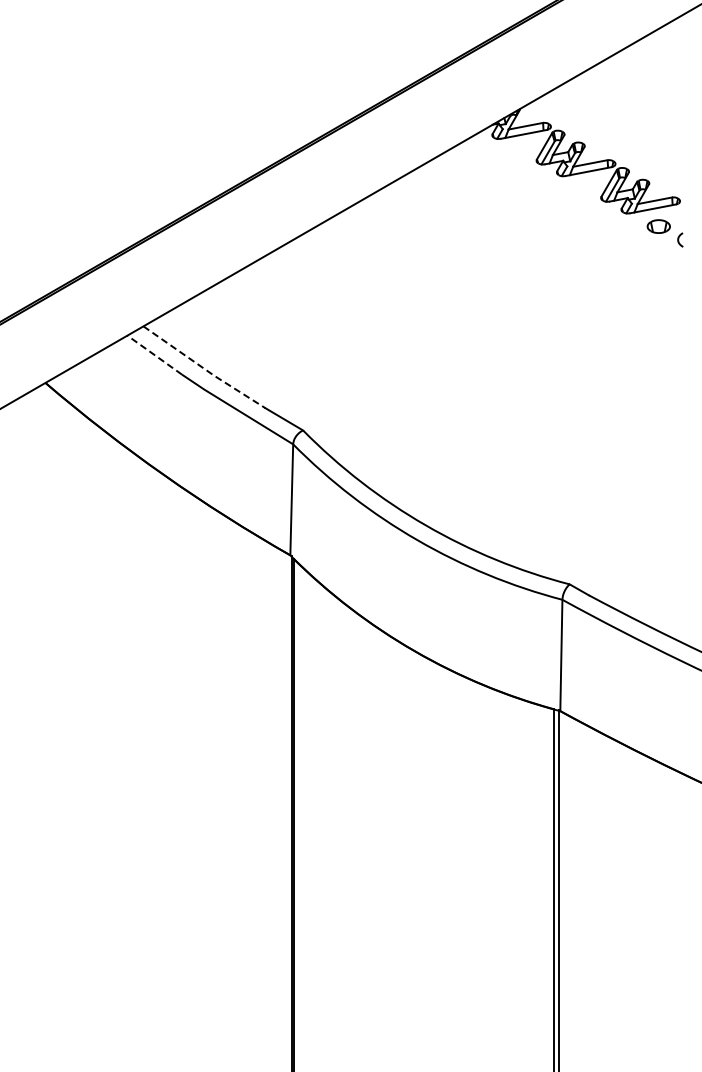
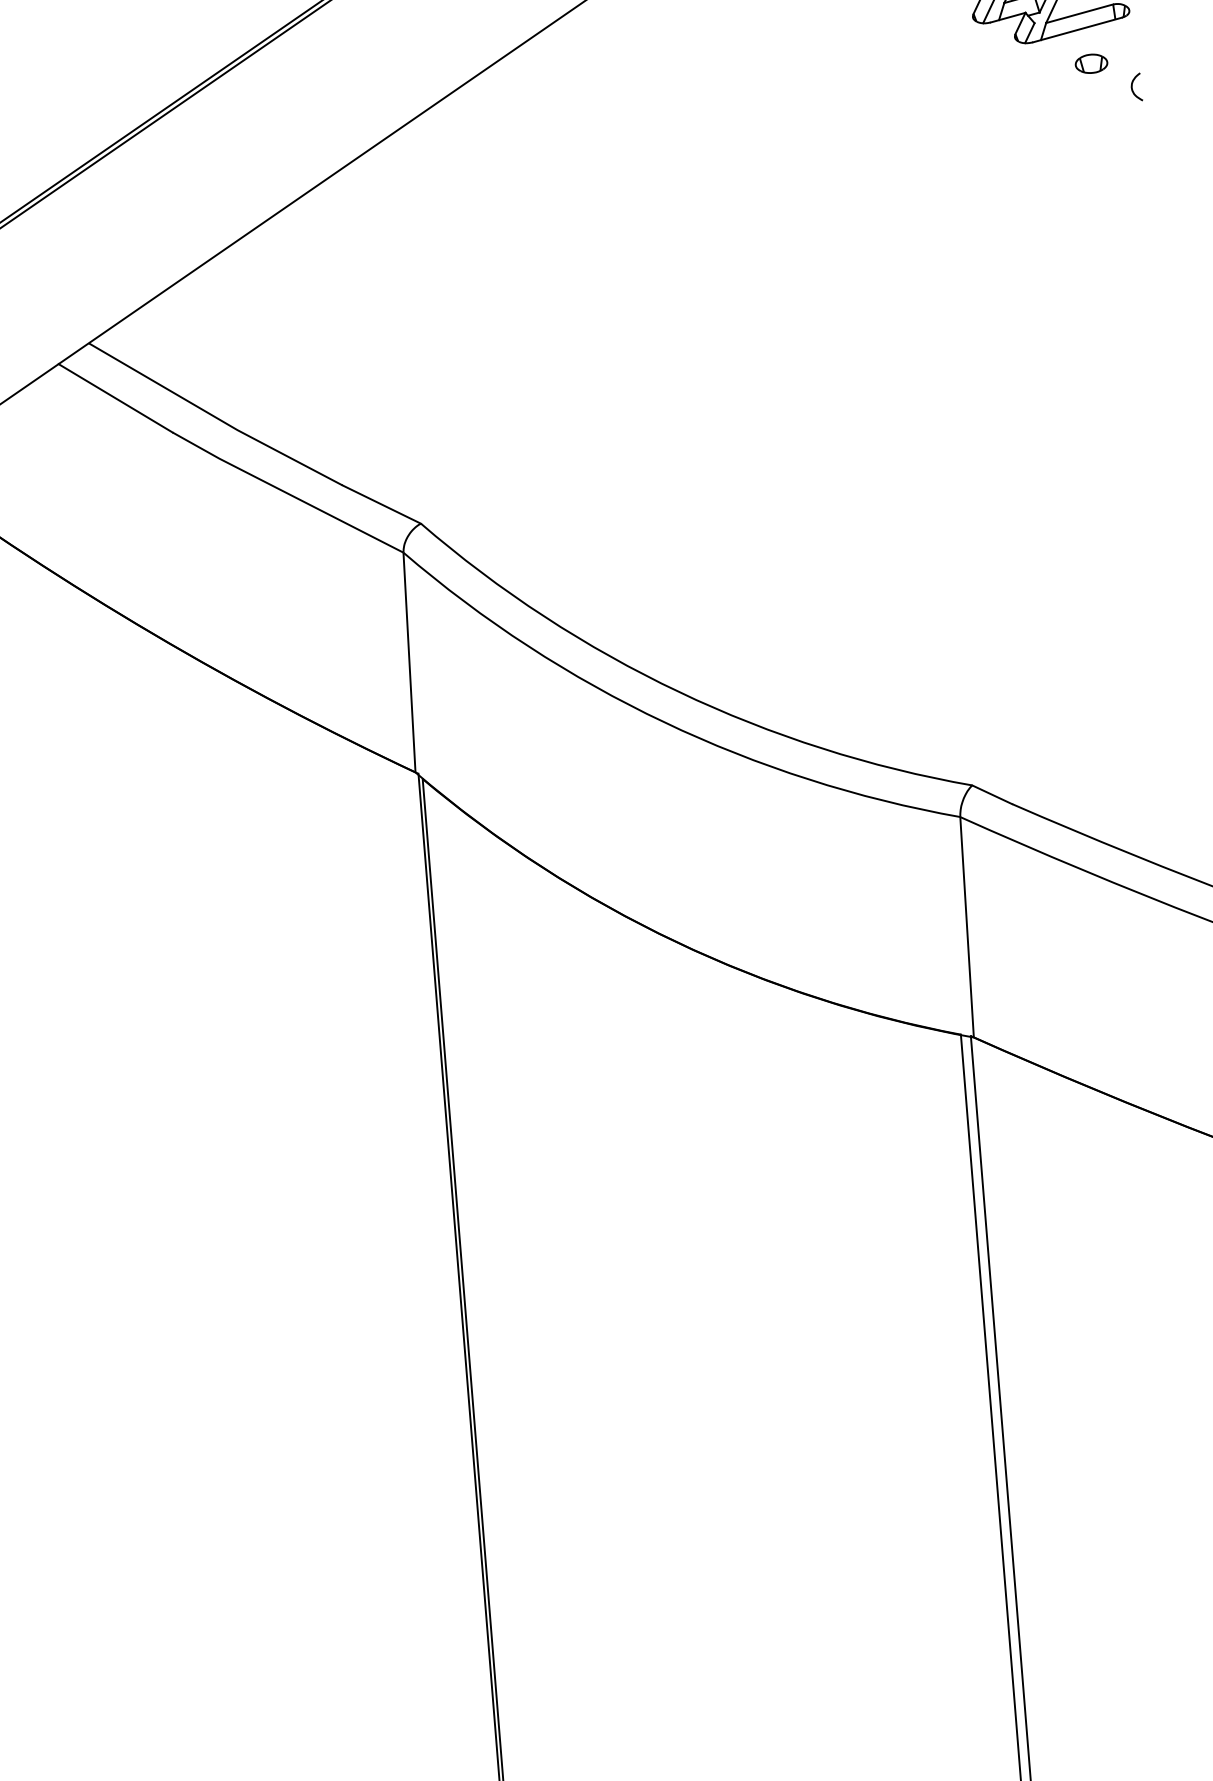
part: (658, 225) -> (1090, 62), size x0.71
line: (154, 355) -> (115, 399), dashed -> solid
line: (204, 368) -> (216, 416), dashed -> solid

